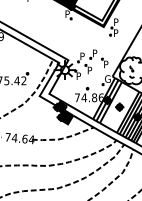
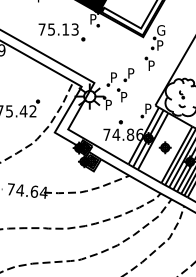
text: (116, 22) -> (161, 30), P -> G
part: (44, 23) -> (61, 32), added
part: (104, 62) -> (149, 63), moved
text: (107, 78) -> (148, 108), G -> P

